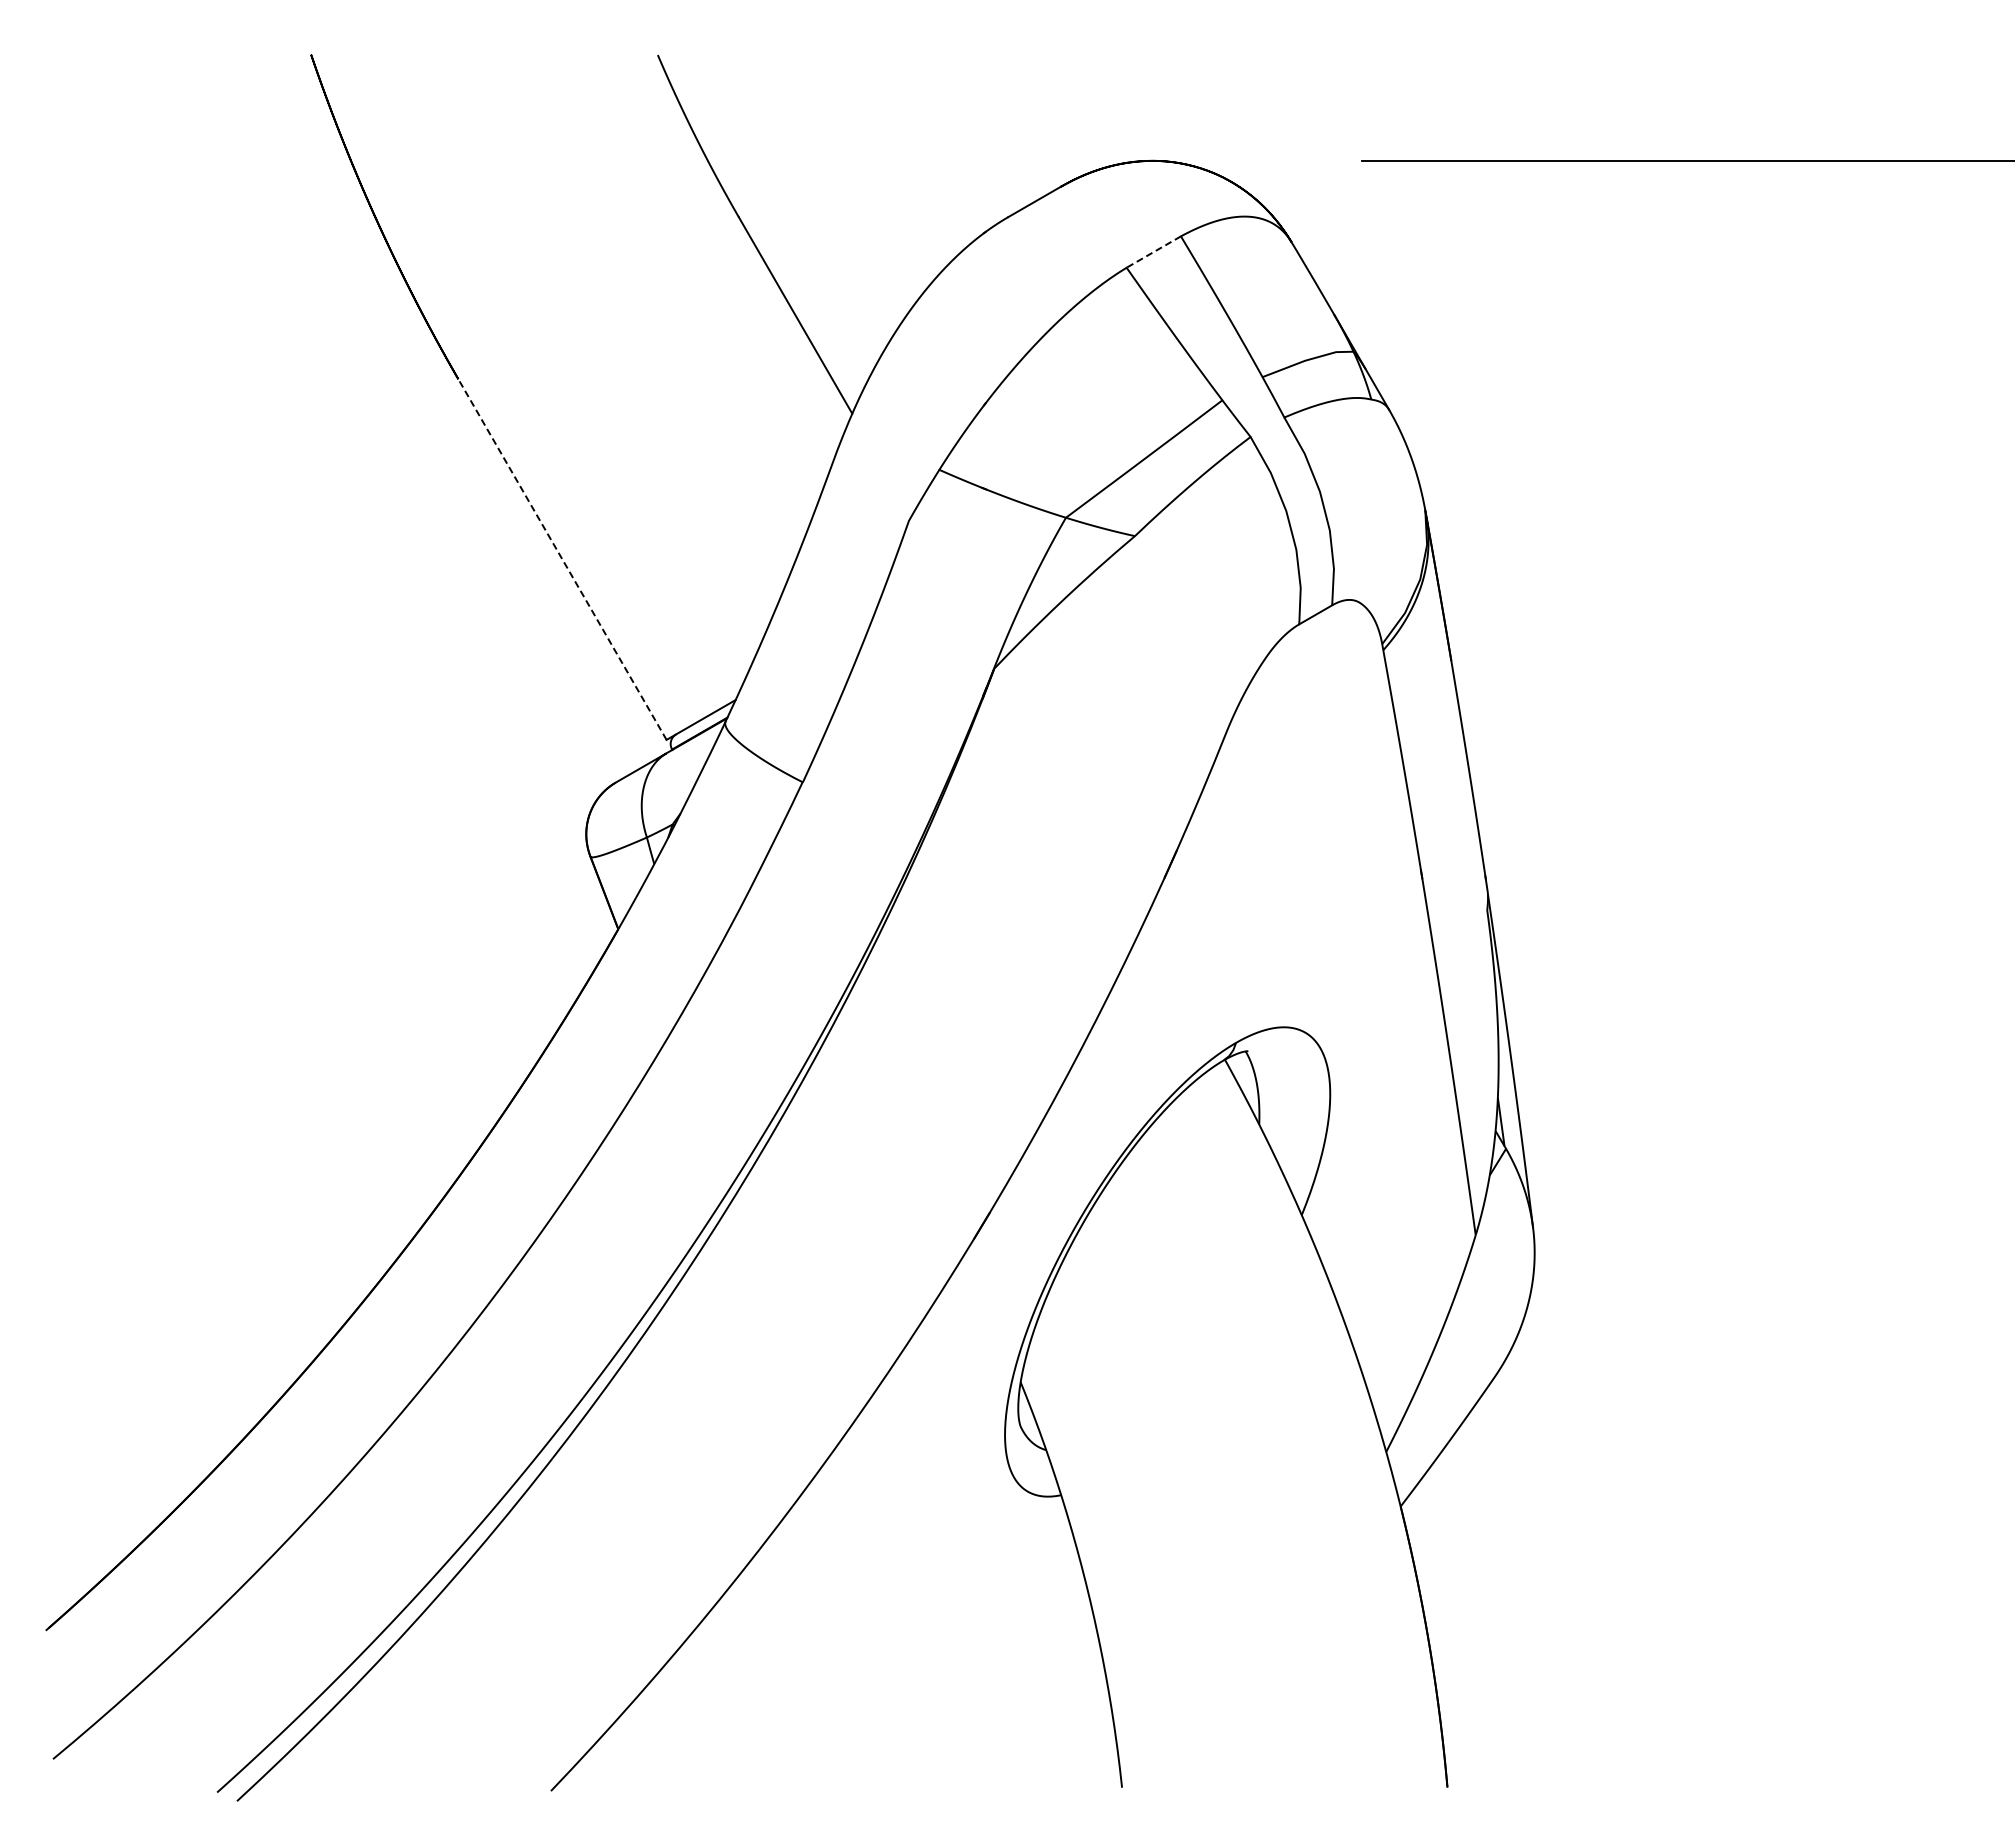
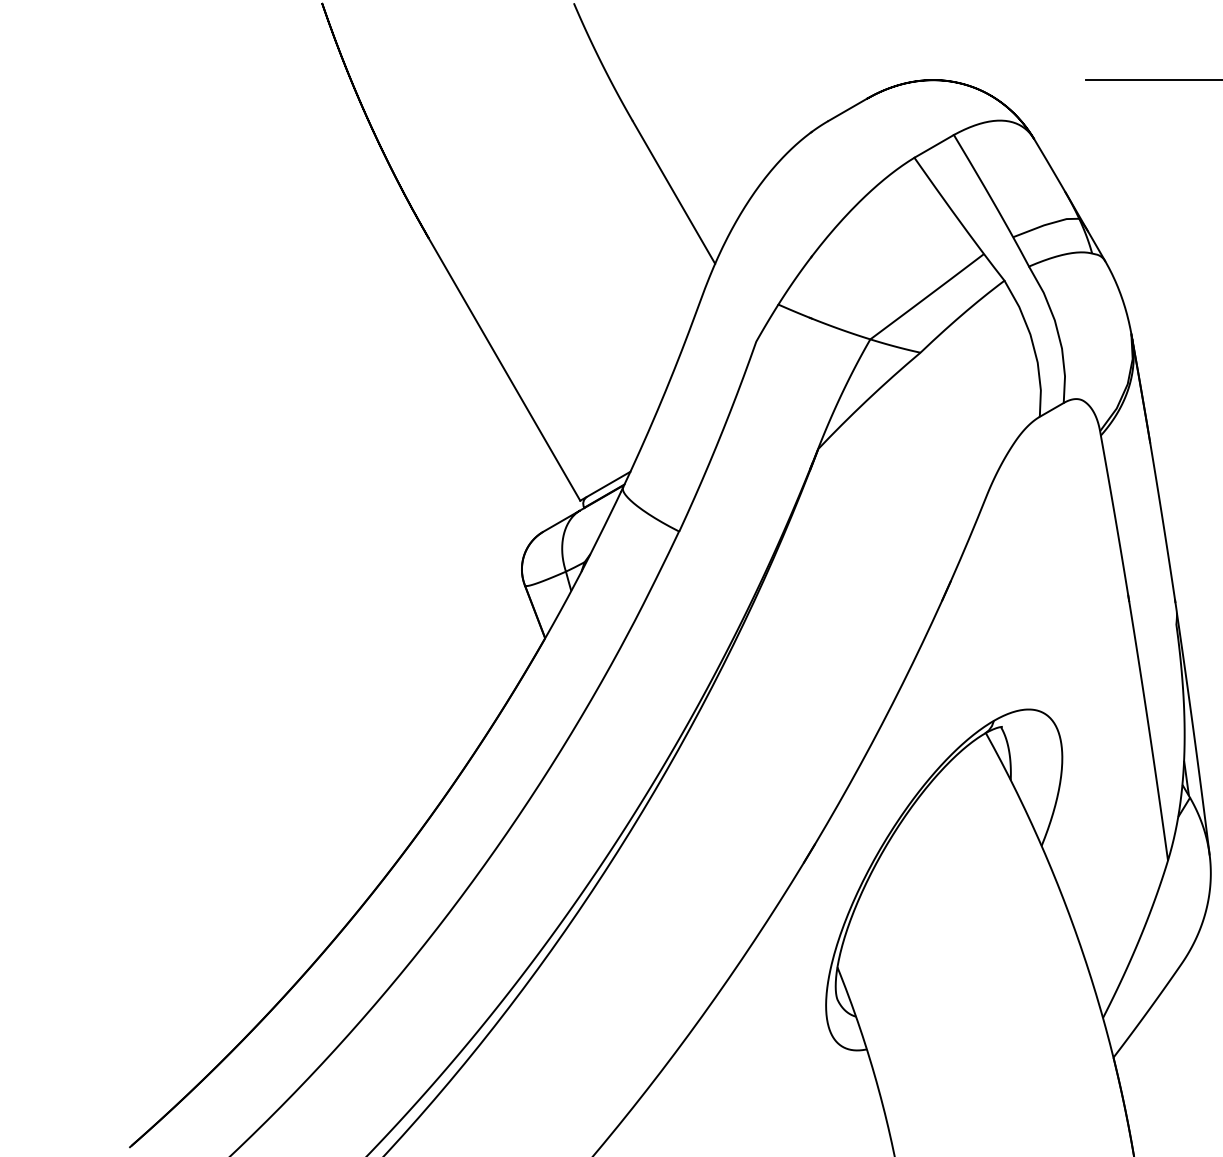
line: (1153, 252) -> (933, 146), dashed -> solid
line: (562, 559) -> (504, 369), dashed -> solid

